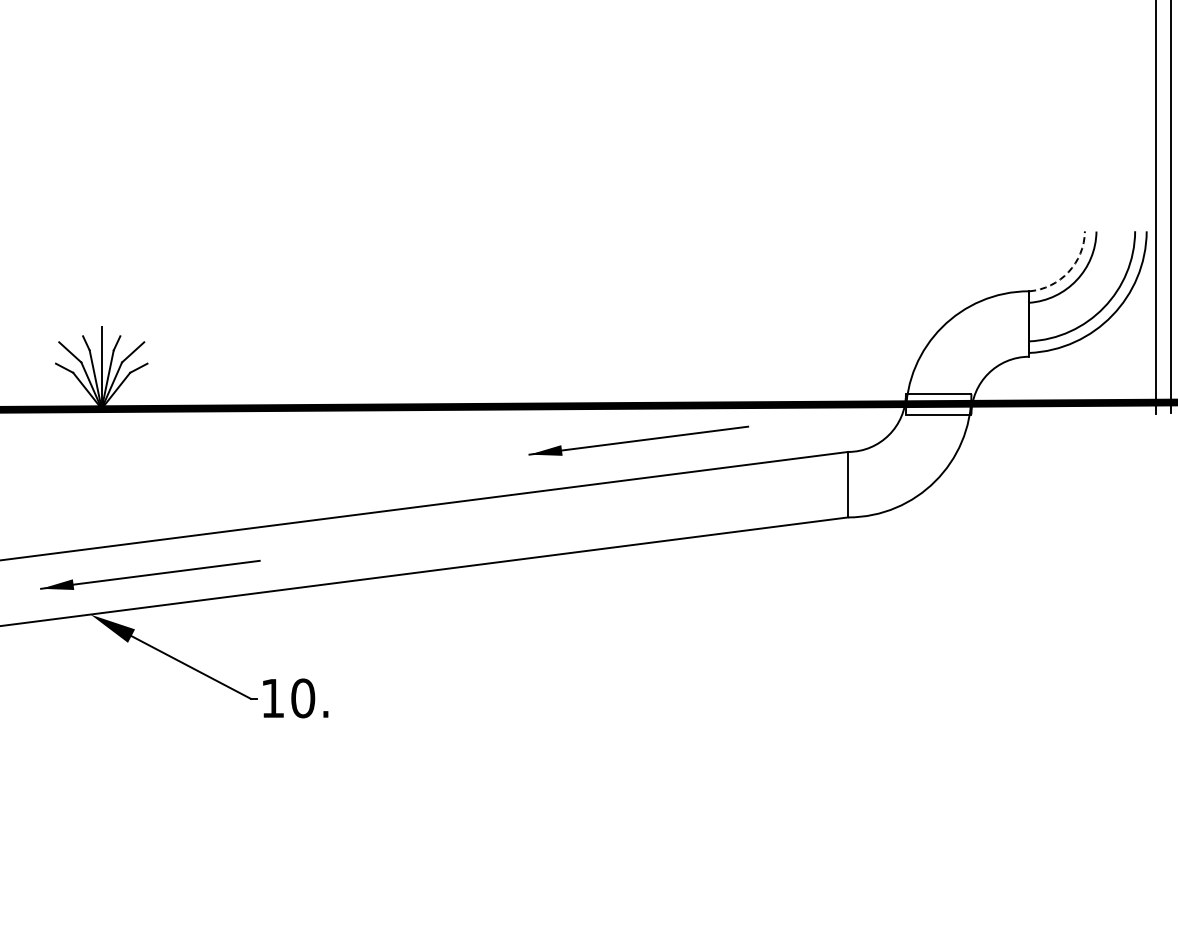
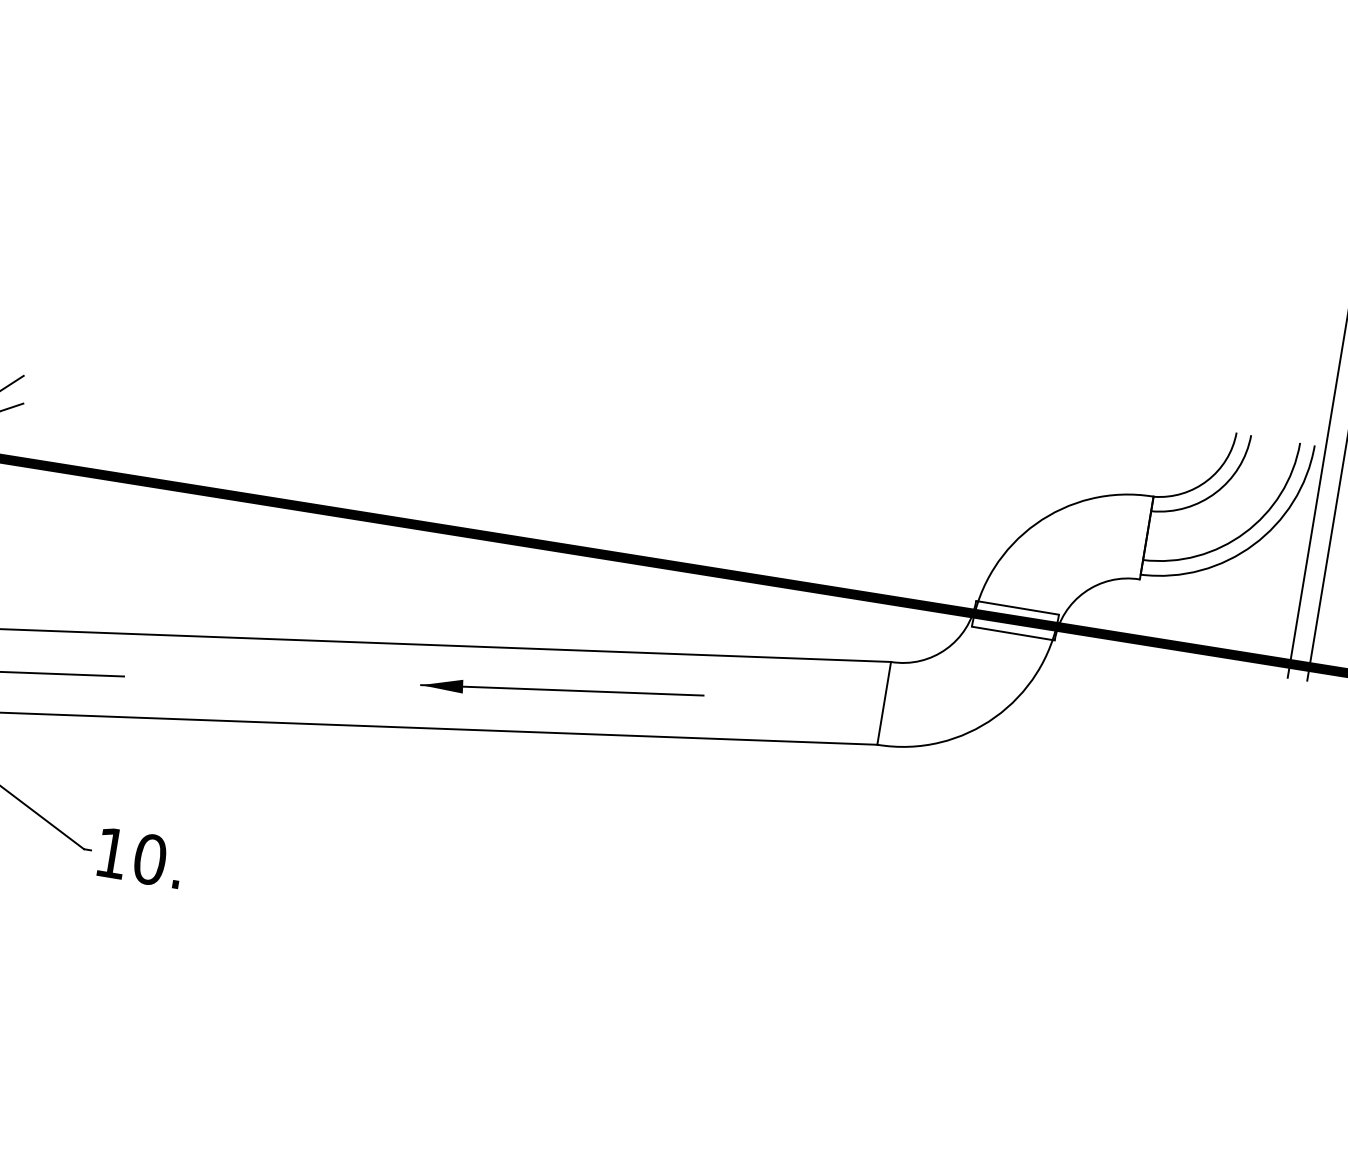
arc: (1068, 272) -> (1207, 481), dashed -> solid
part: (638, 440) -> (561, 690), moved

